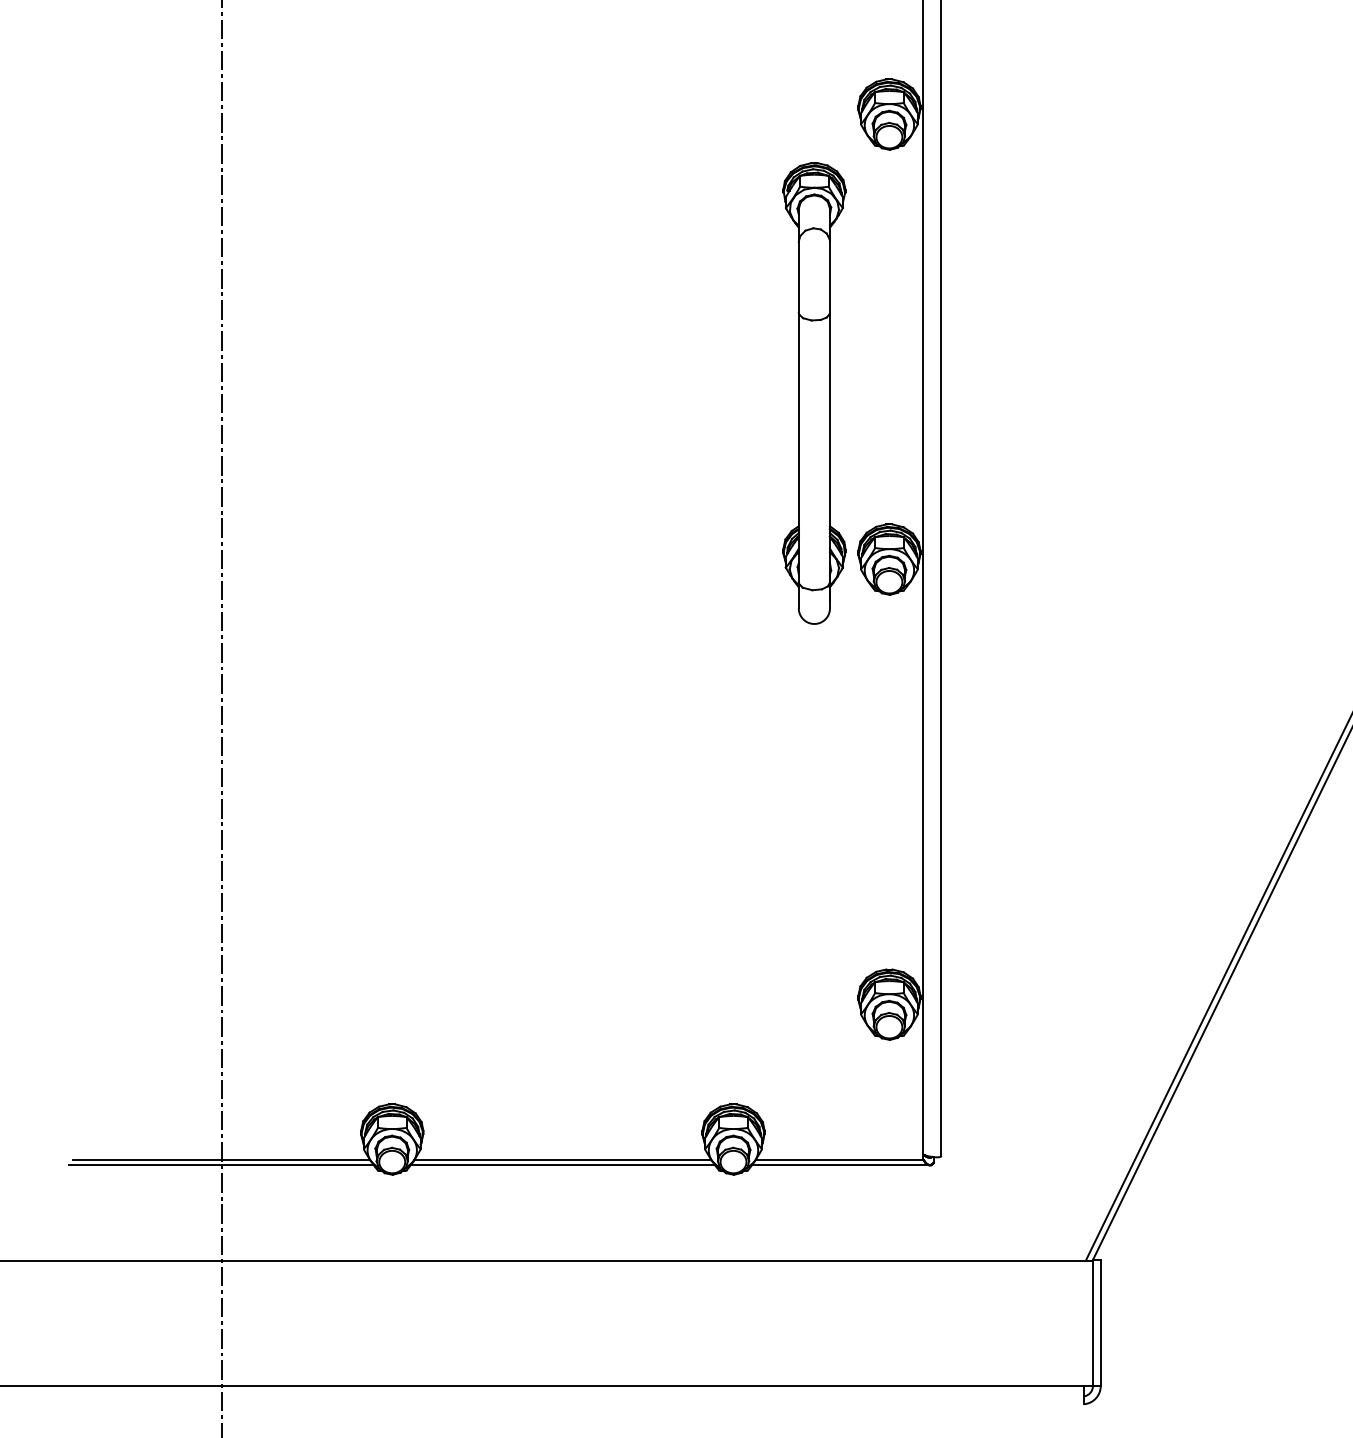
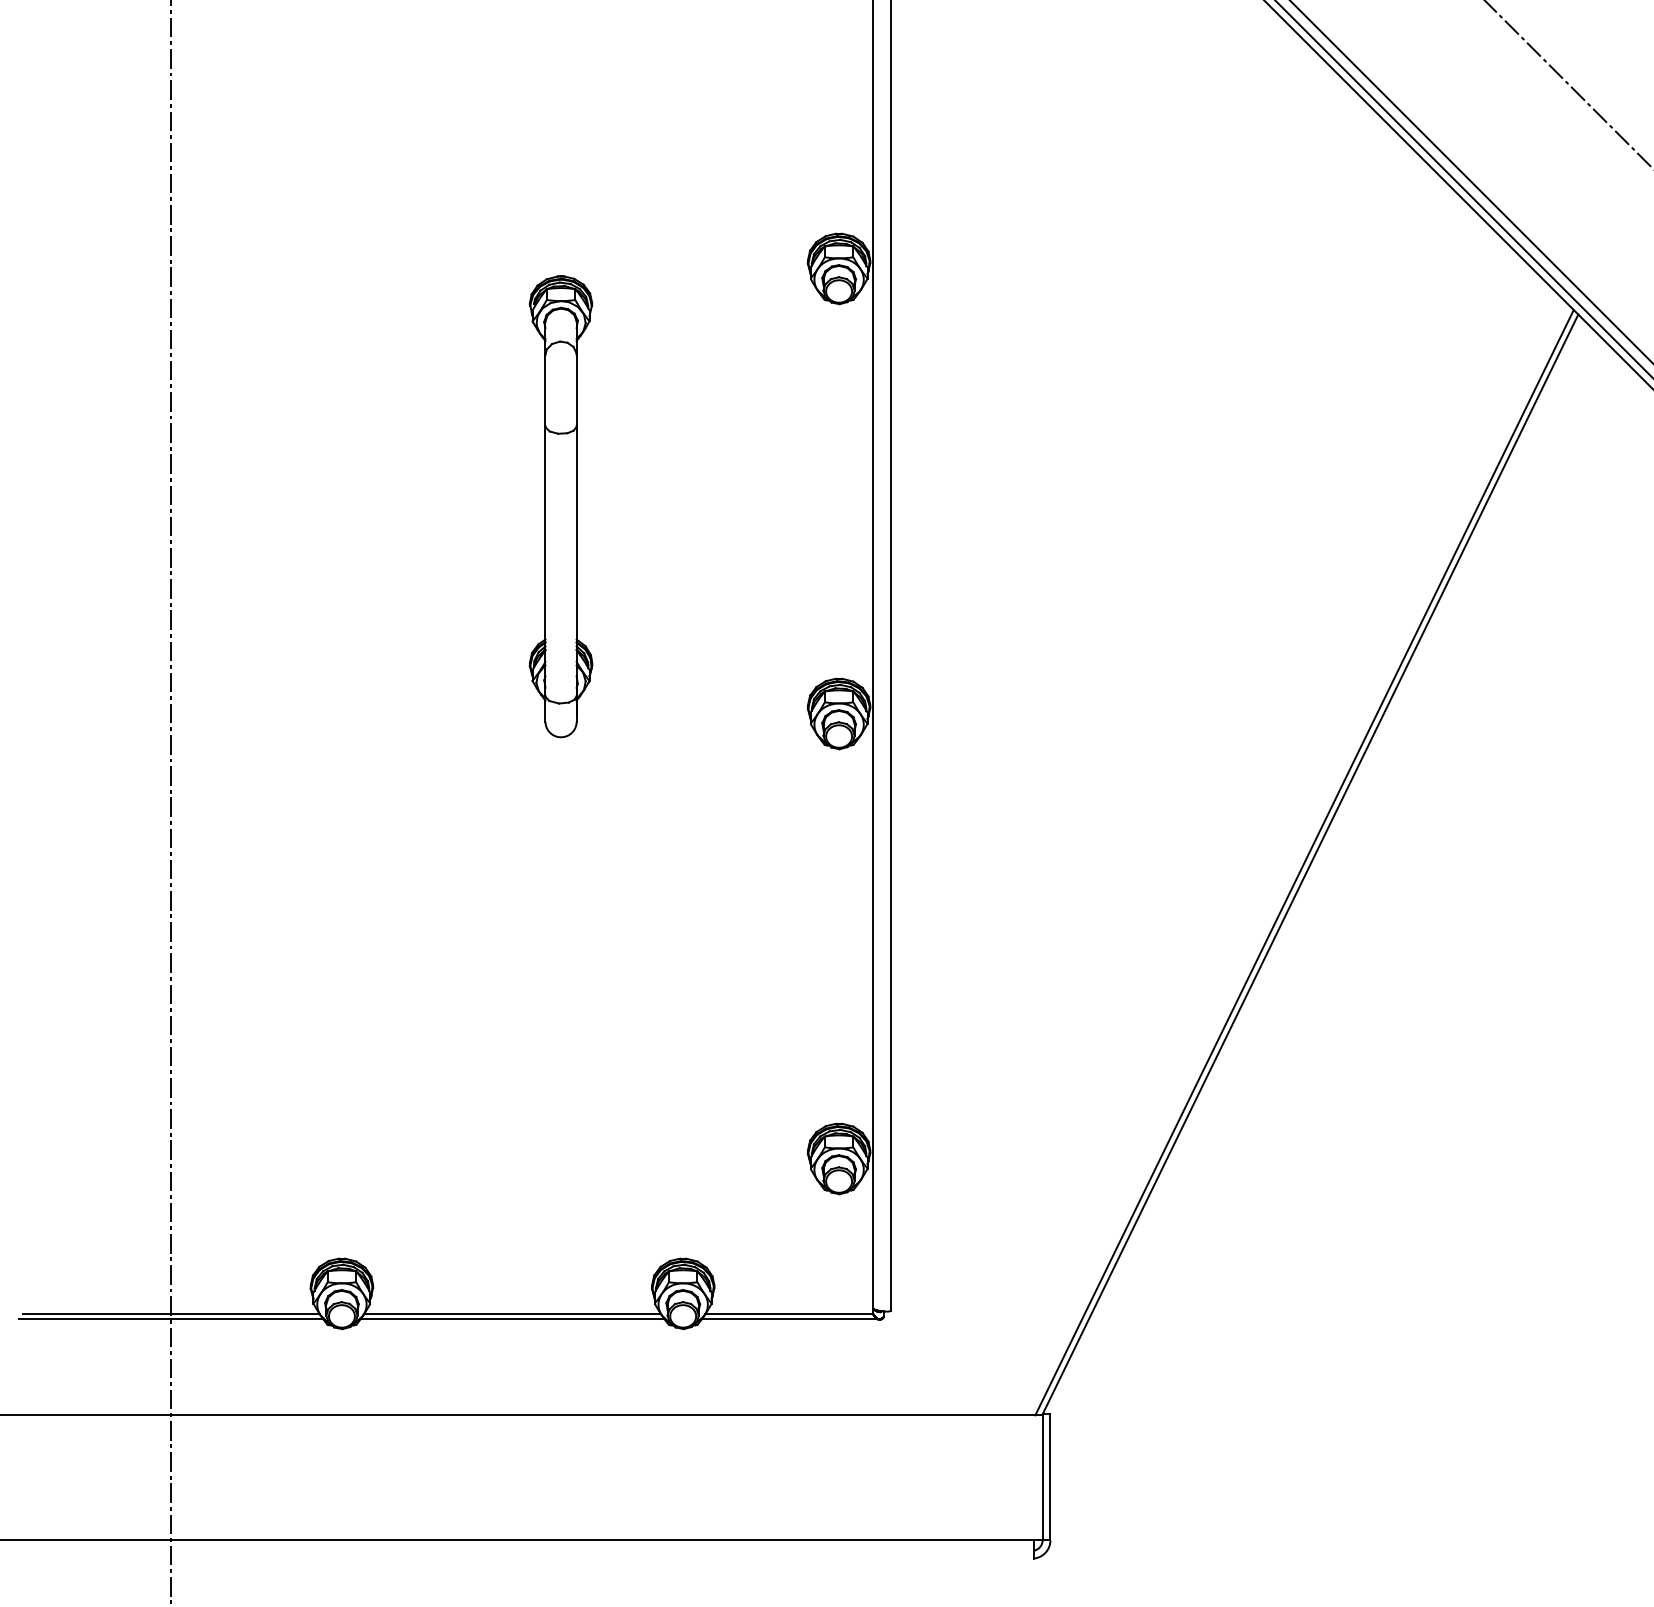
part: (813, 393) -> (560, 506), moved

